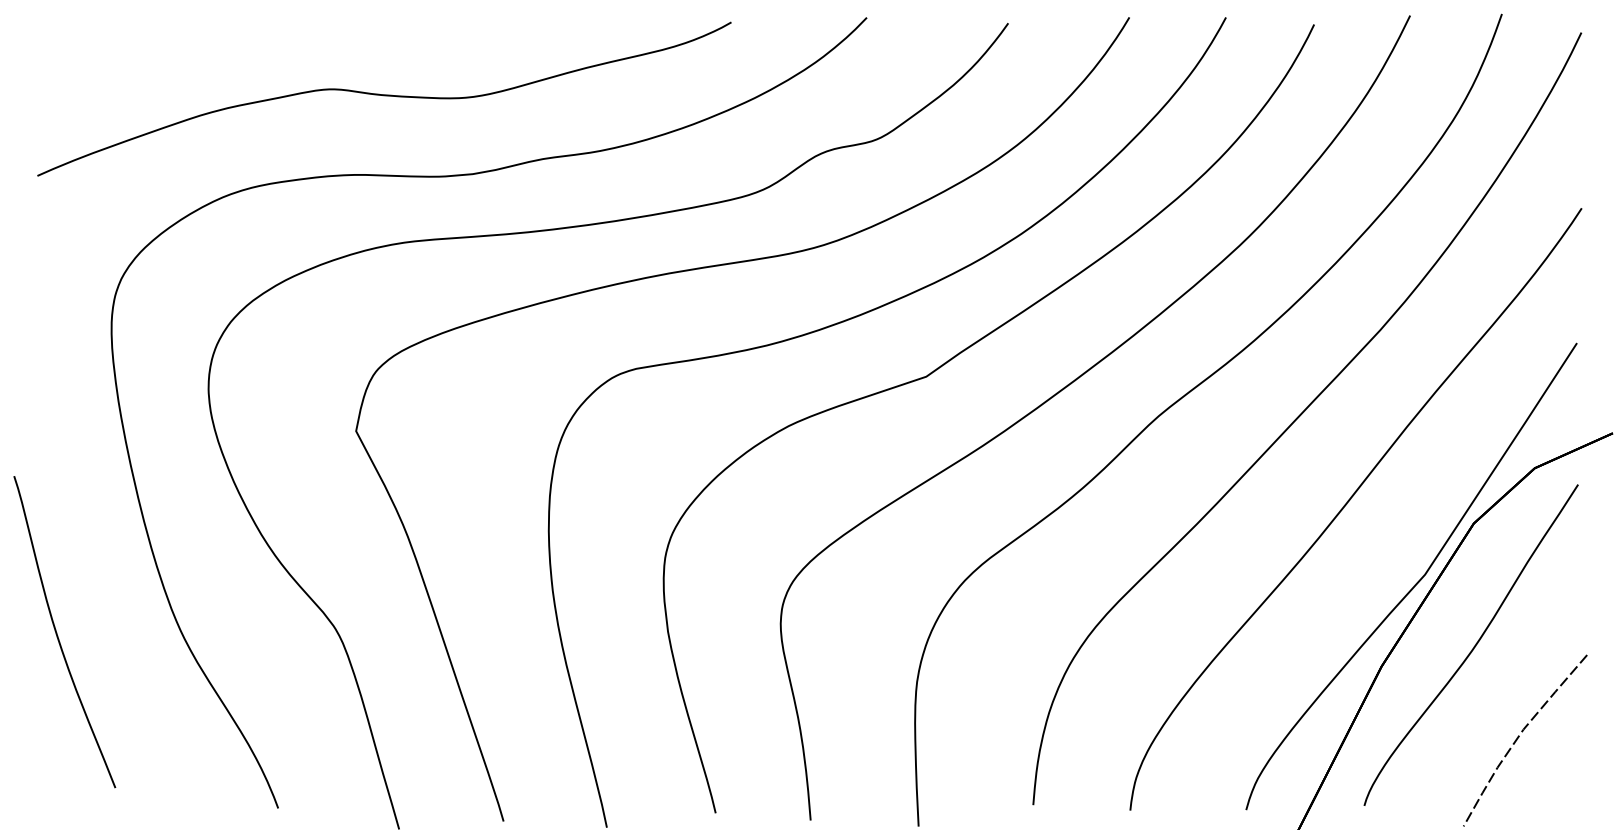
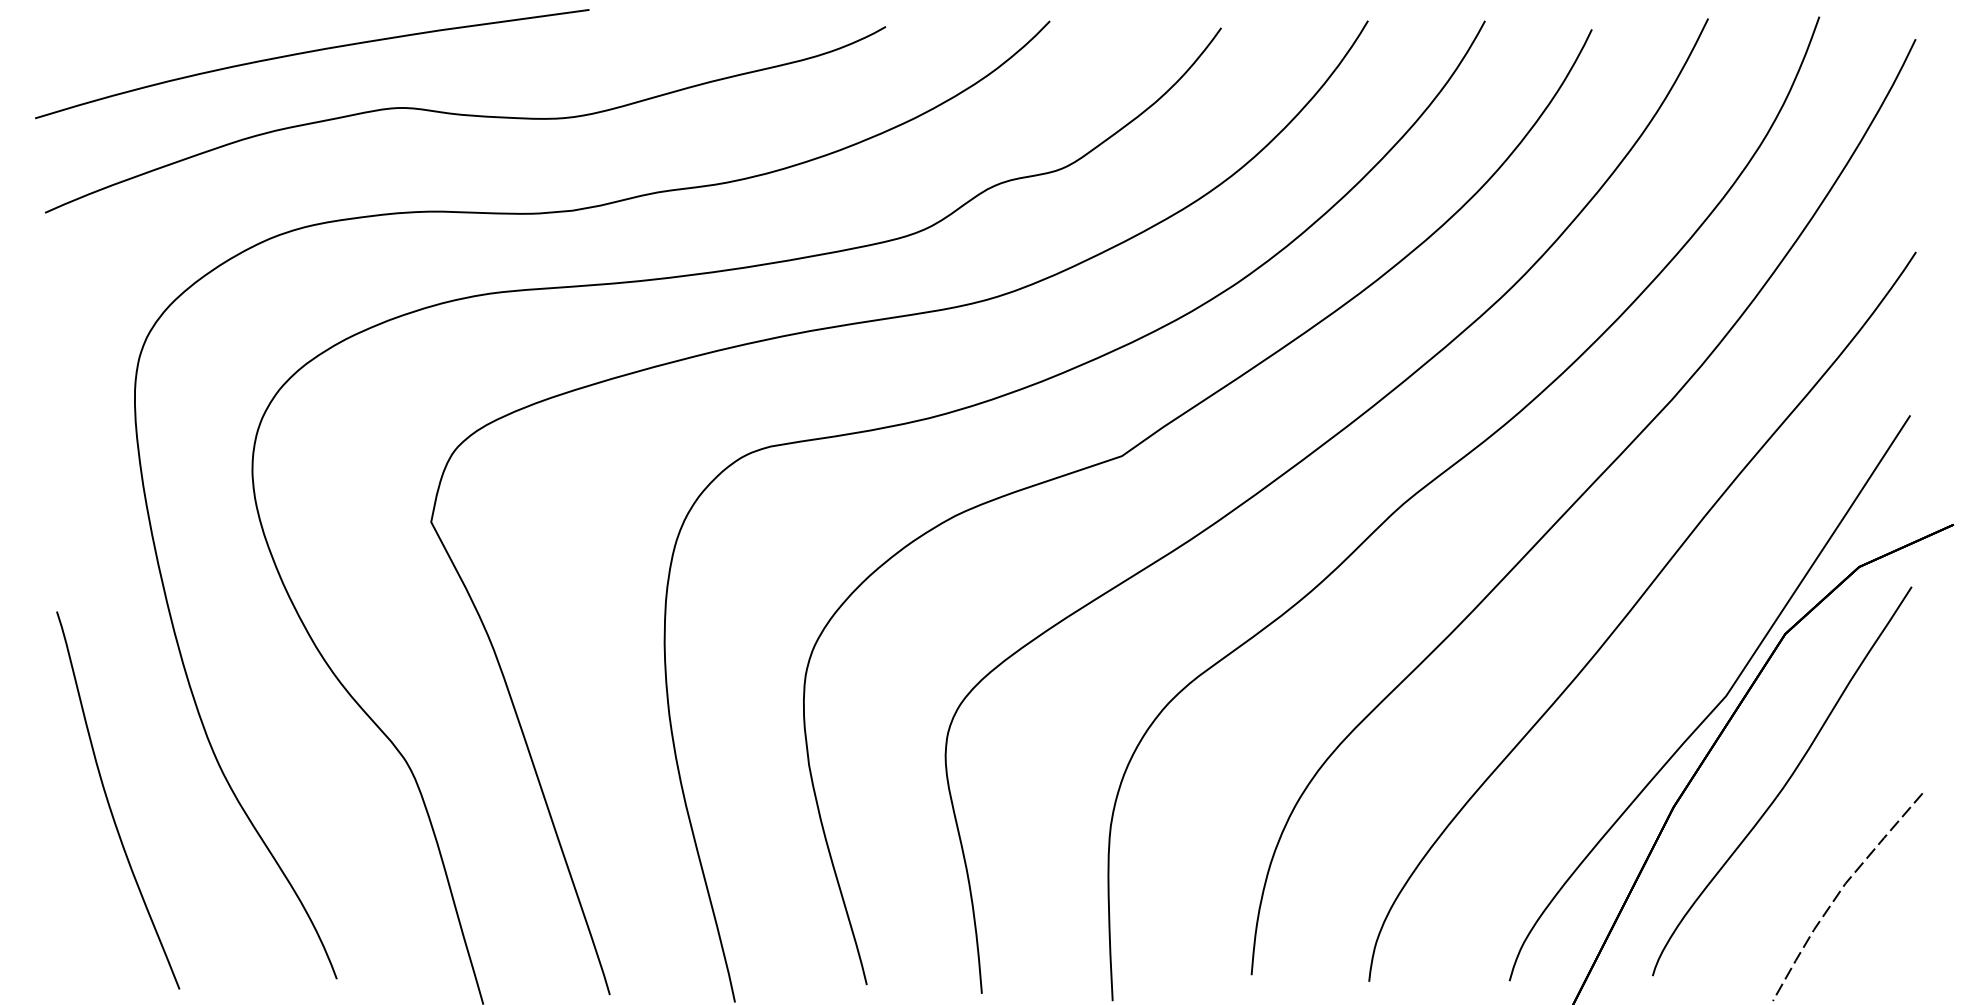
curve: (258, 43) -> (312, 52), added
curve: (57, 633) -> (109, 802), moved

